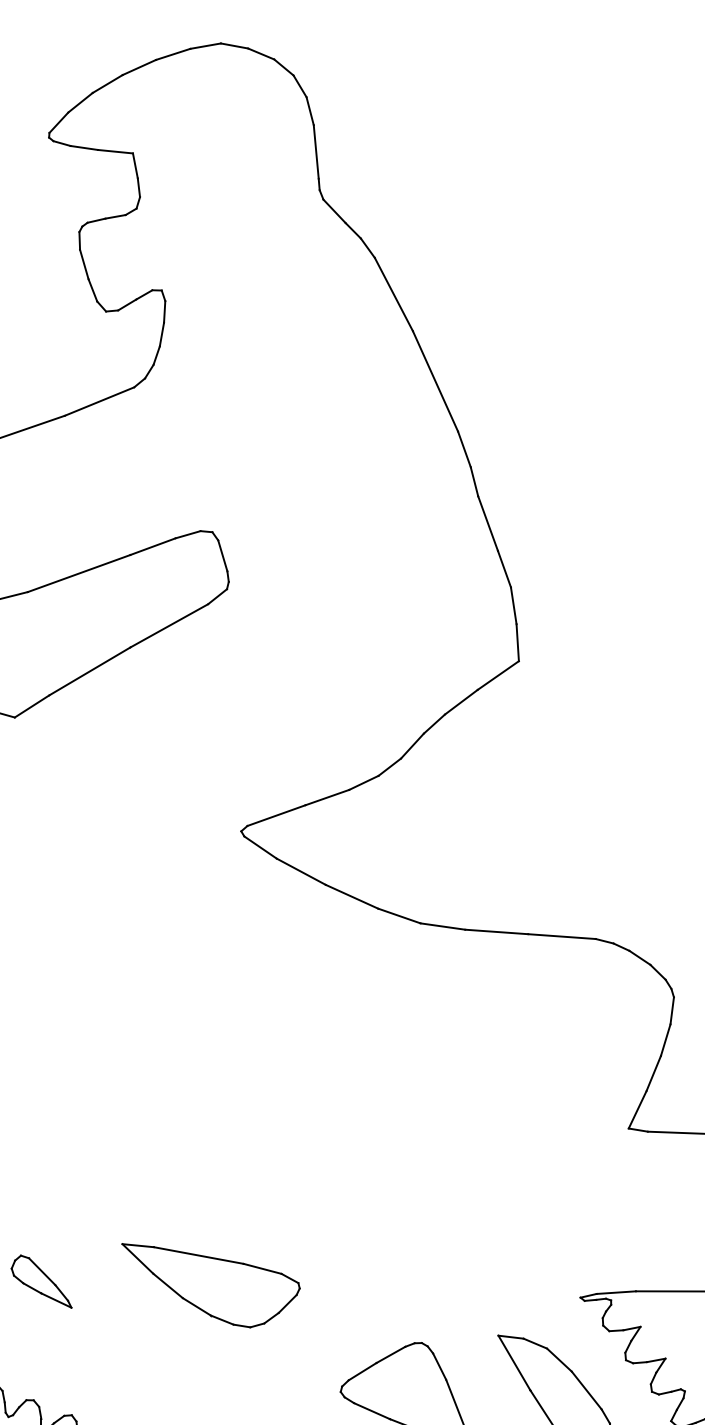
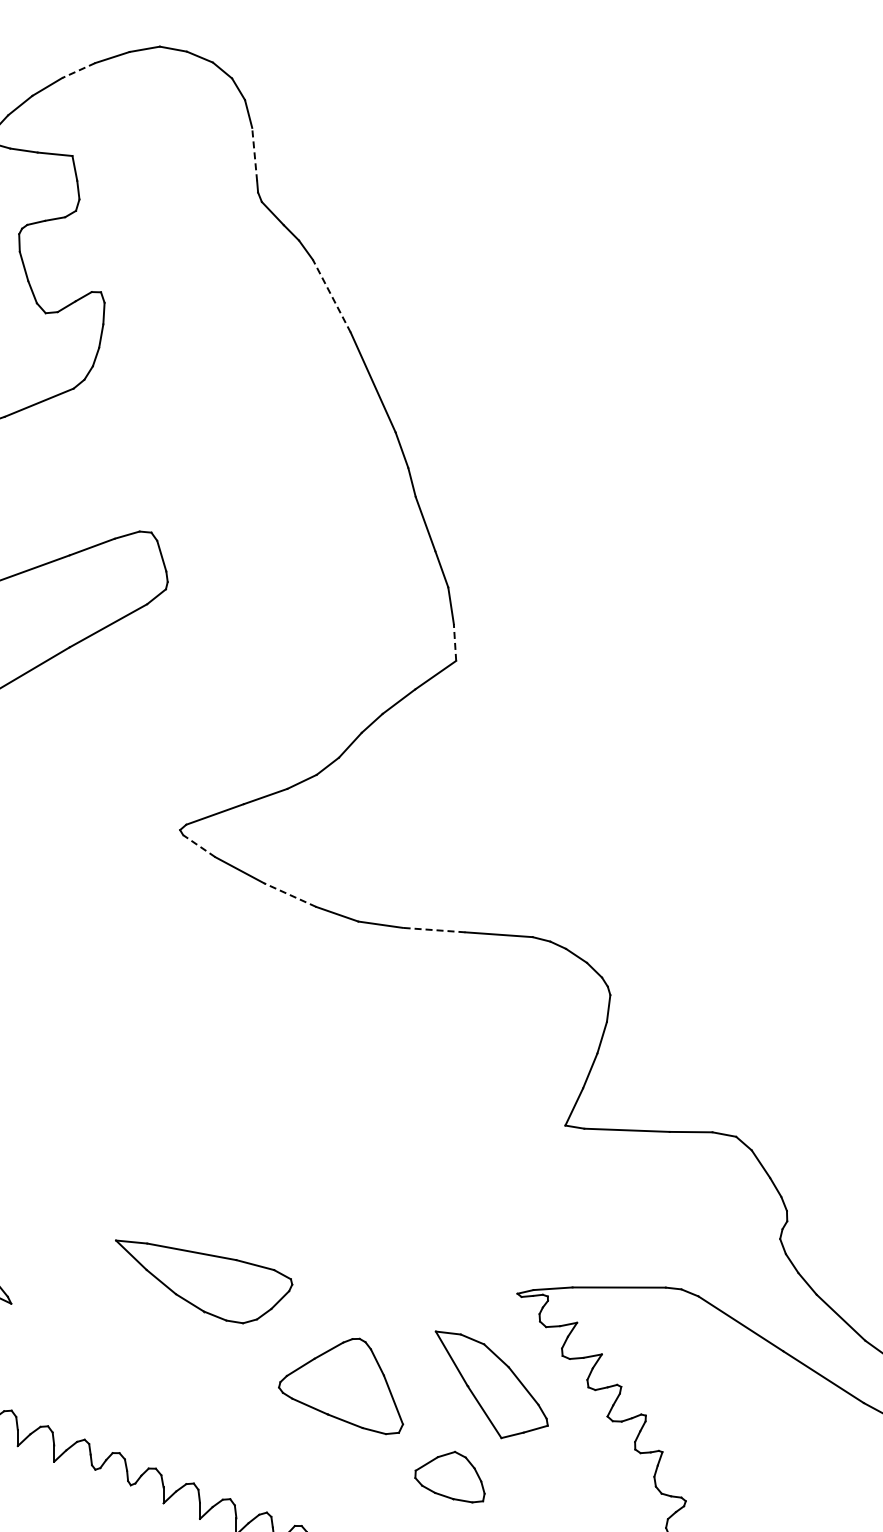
line: (139, 67) -> (78, 70), solid -> dashed
line: (316, 151) -> (254, 154), solid -> dashed
line: (393, 293) -> (331, 295), solid -> dashed
line: (517, 642) -> (454, 642), solid -> dashed
line: (259, 846) -> (198, 845), solid -> dashed
line: (352, 897) -> (290, 895), solid -> dashed
line: (496, 932) -> (433, 930), solid -> dashed
part: (211, 1285) -> (204, 1281), moved

